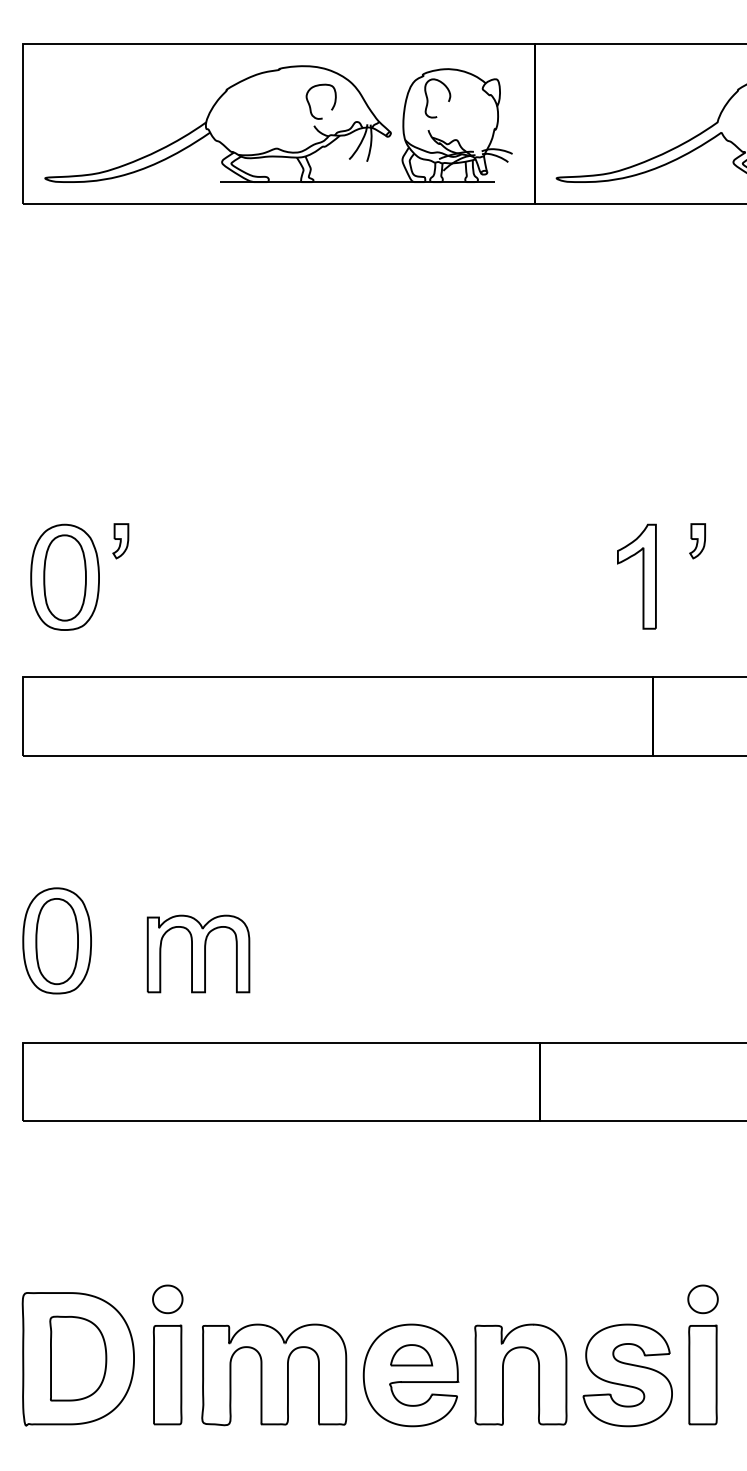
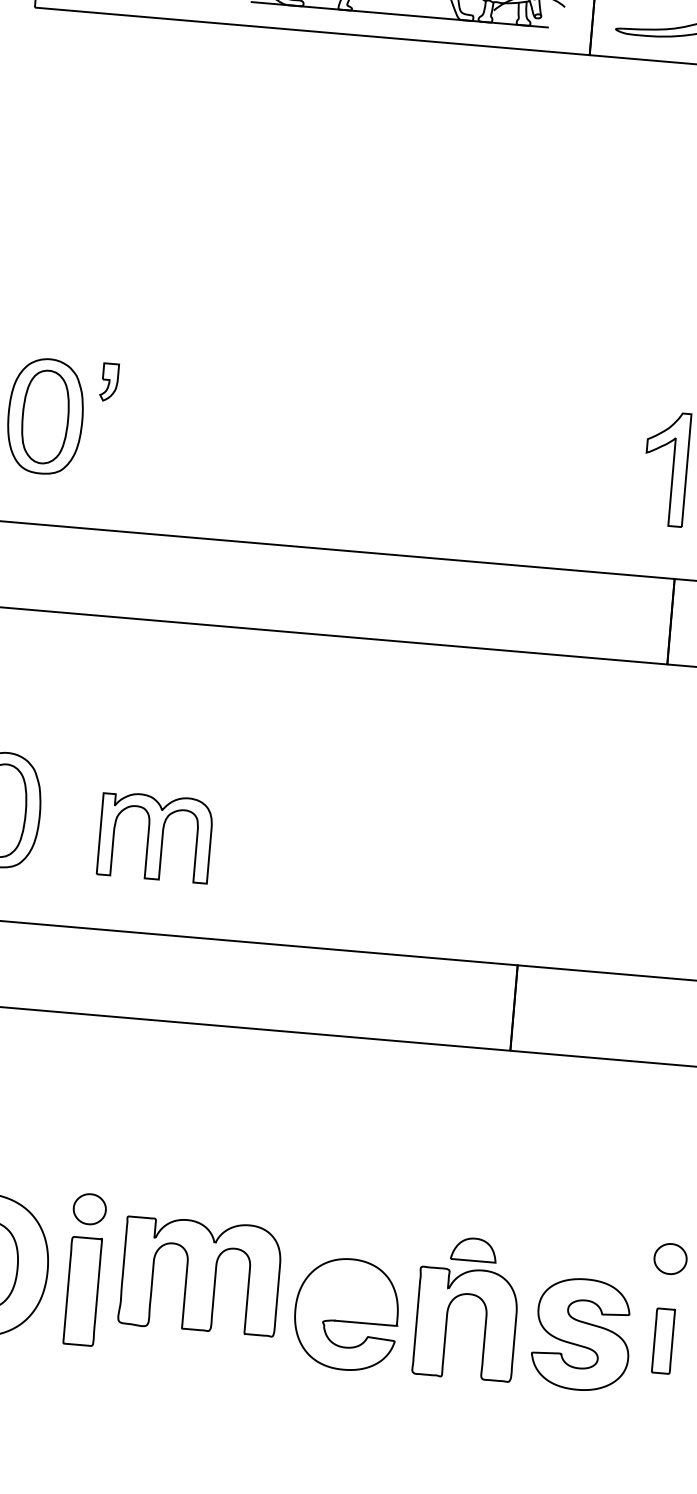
part: (411, 1355) -> (474, 1249), moved
part: (274, 1374) -> (200, 1275), moved
part: (702, 1374) -> (662, 1340), size x0.6

